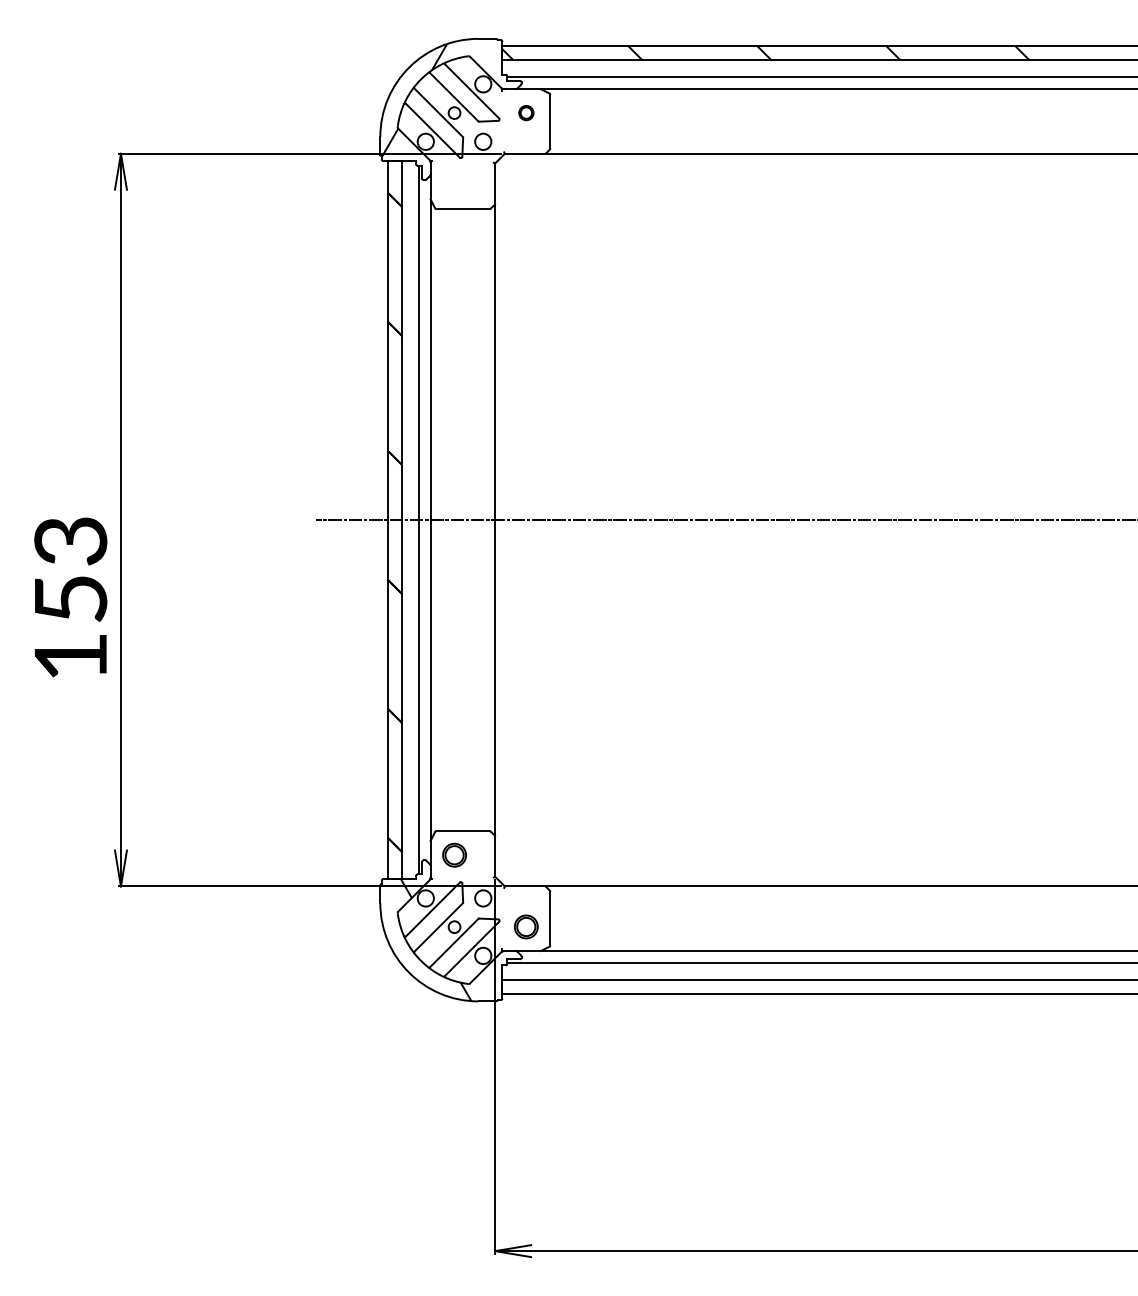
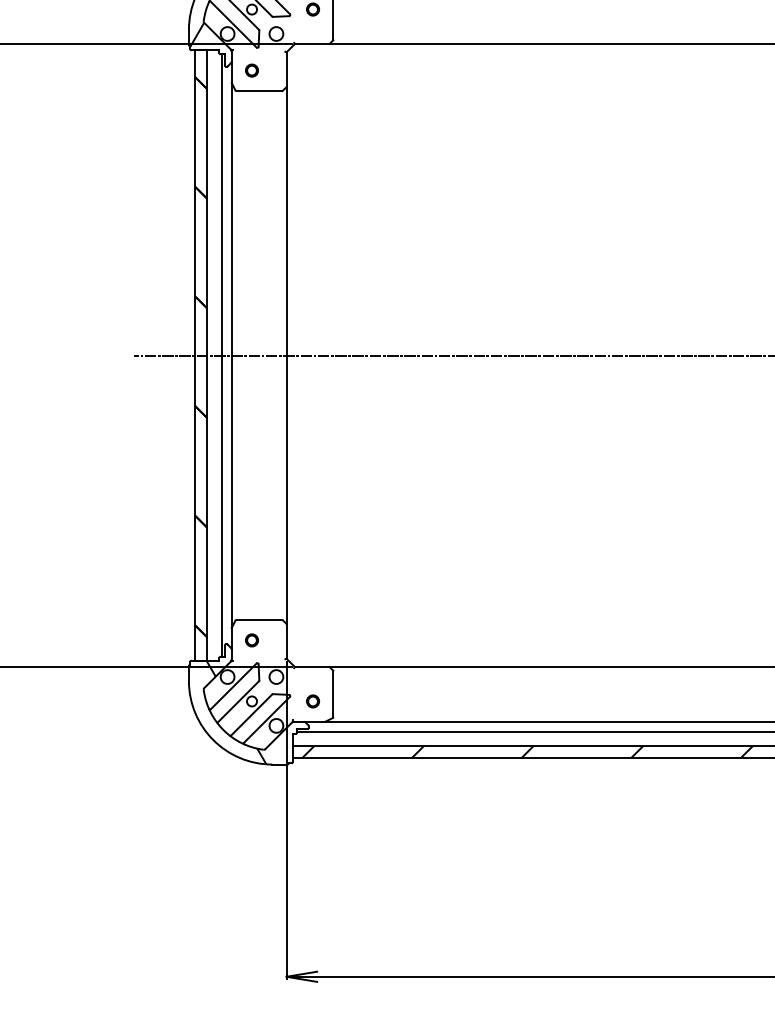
part: (454, 184) -> (251, 70), added
circle: (454, 855) -> (251, 640), size x0.62
circle: (526, 927) -> (313, 701), size x0.62
hatch: (778, 986) -> (527, 751), added

